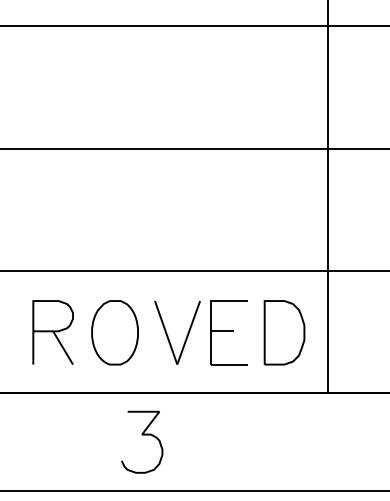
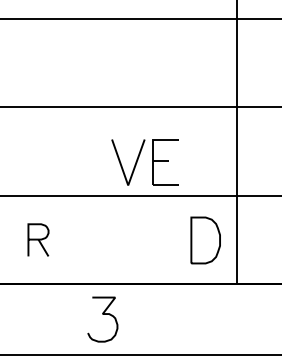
part: (191, 330) -> (138, 160), moved
part: (53, 331) -> (38, 239), size x0.7
part: (114, 332) -> (82, 240), removed

